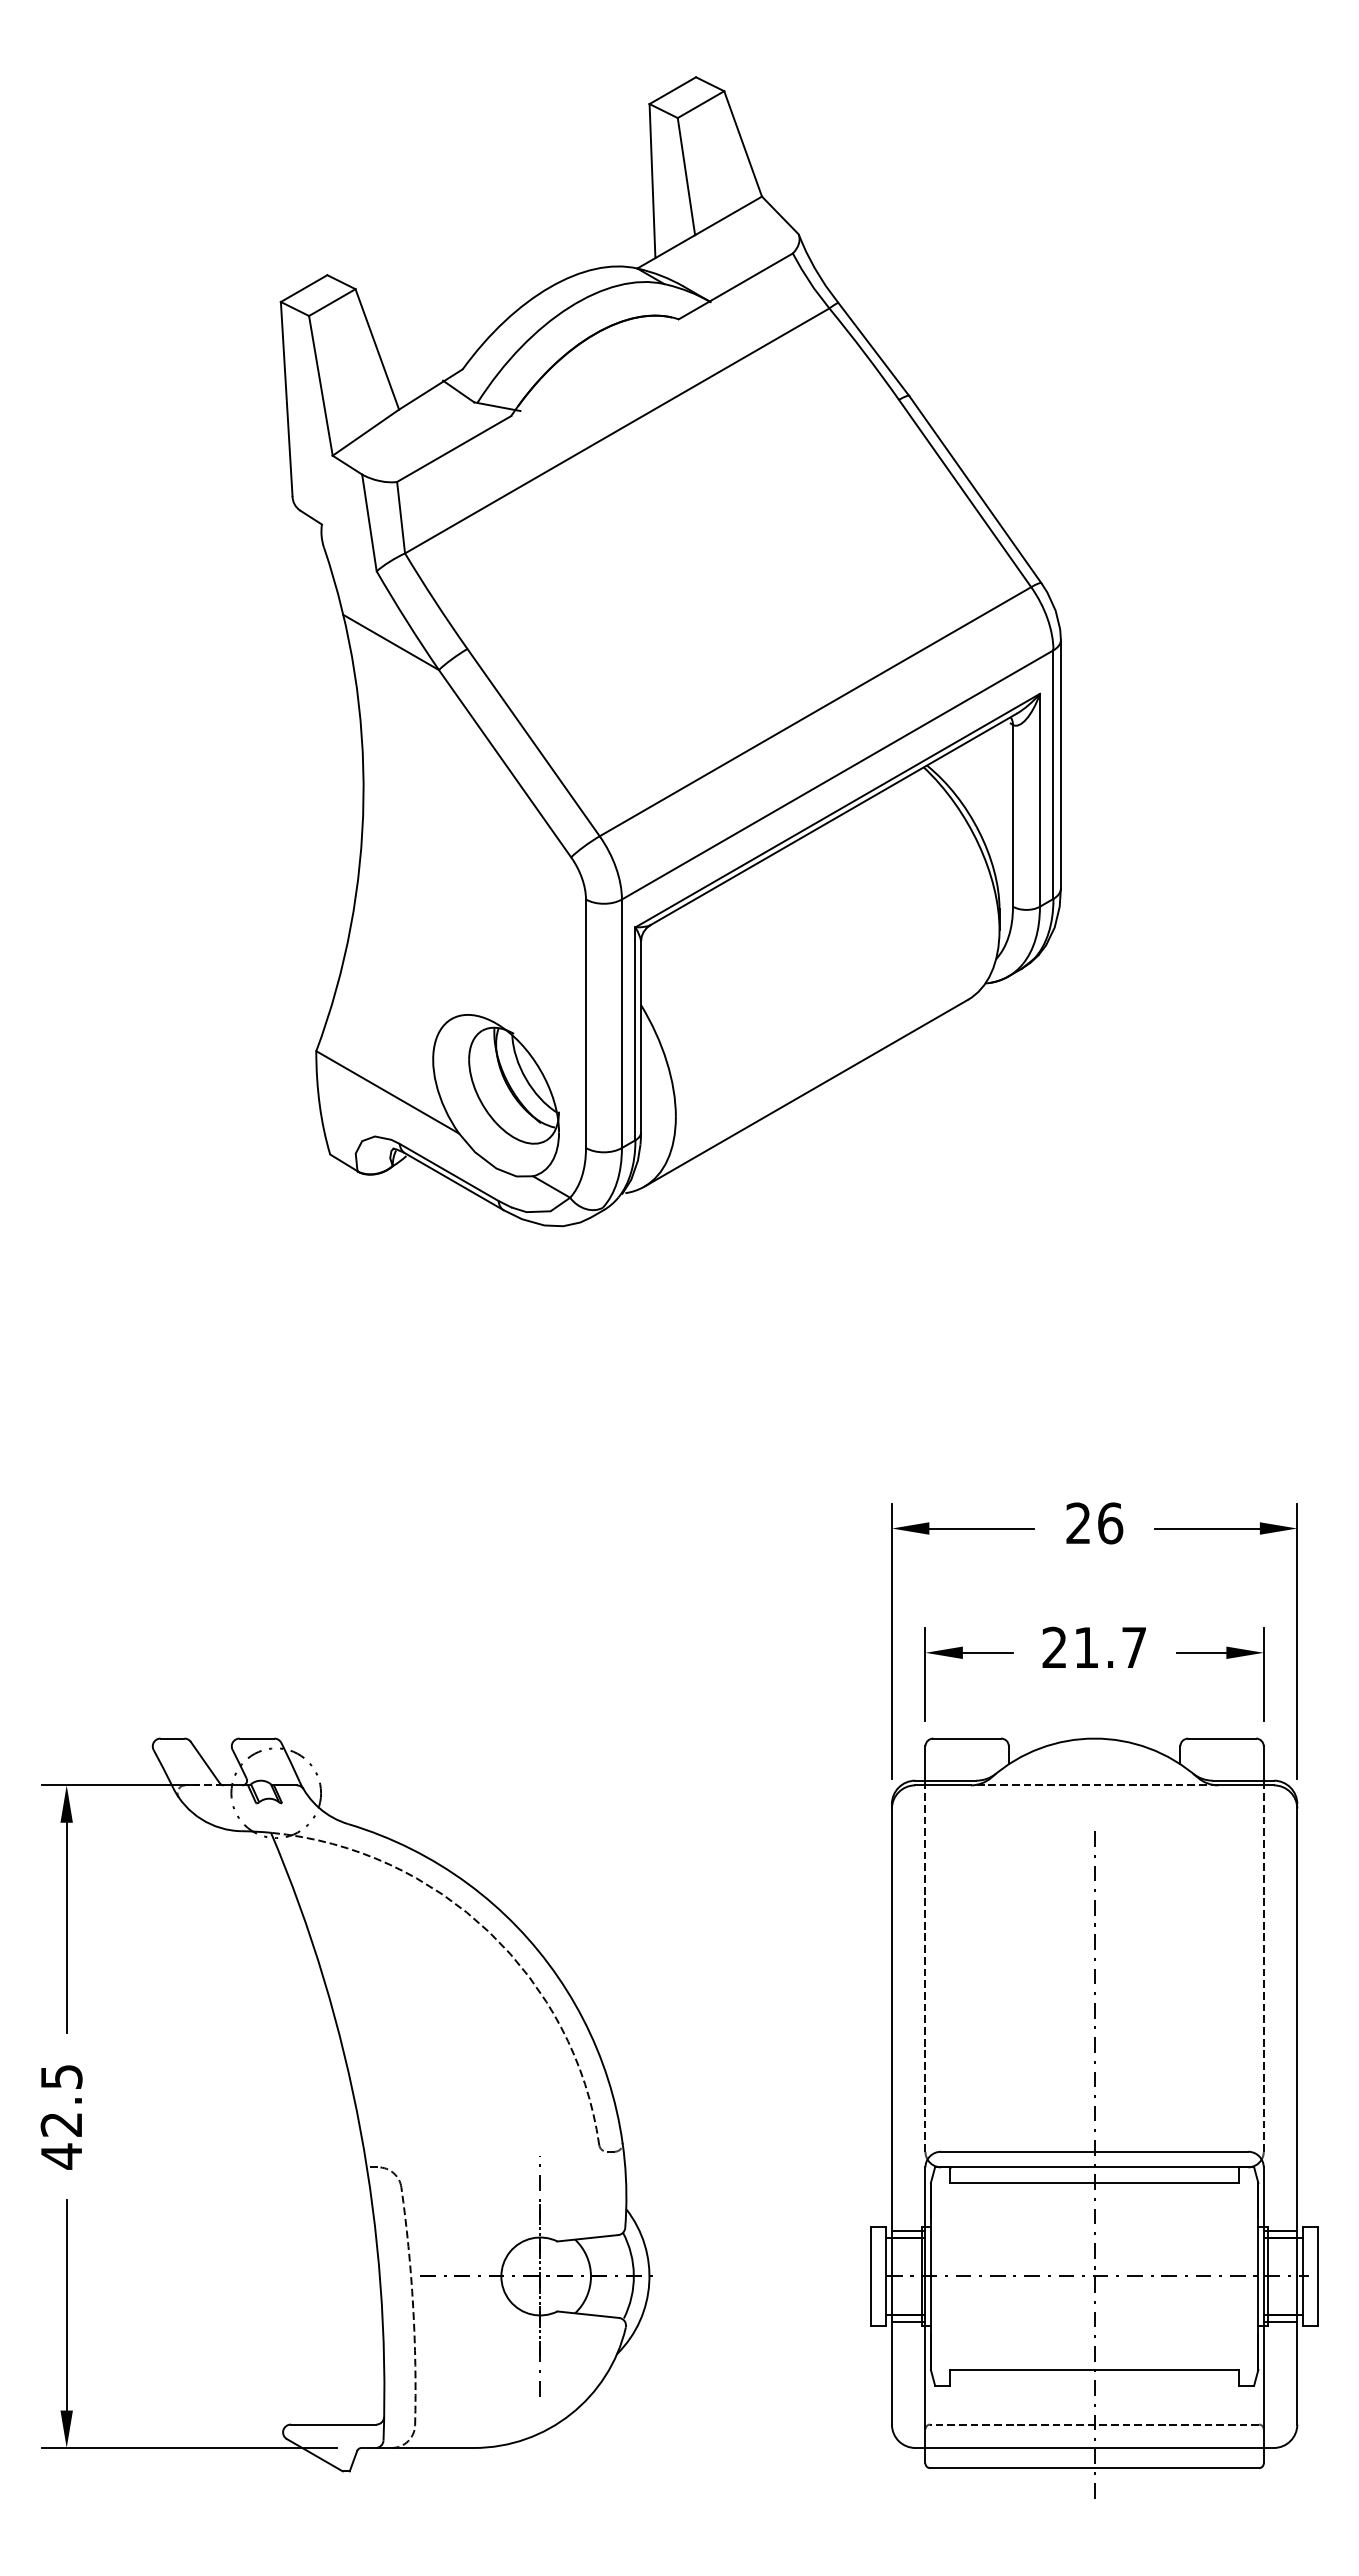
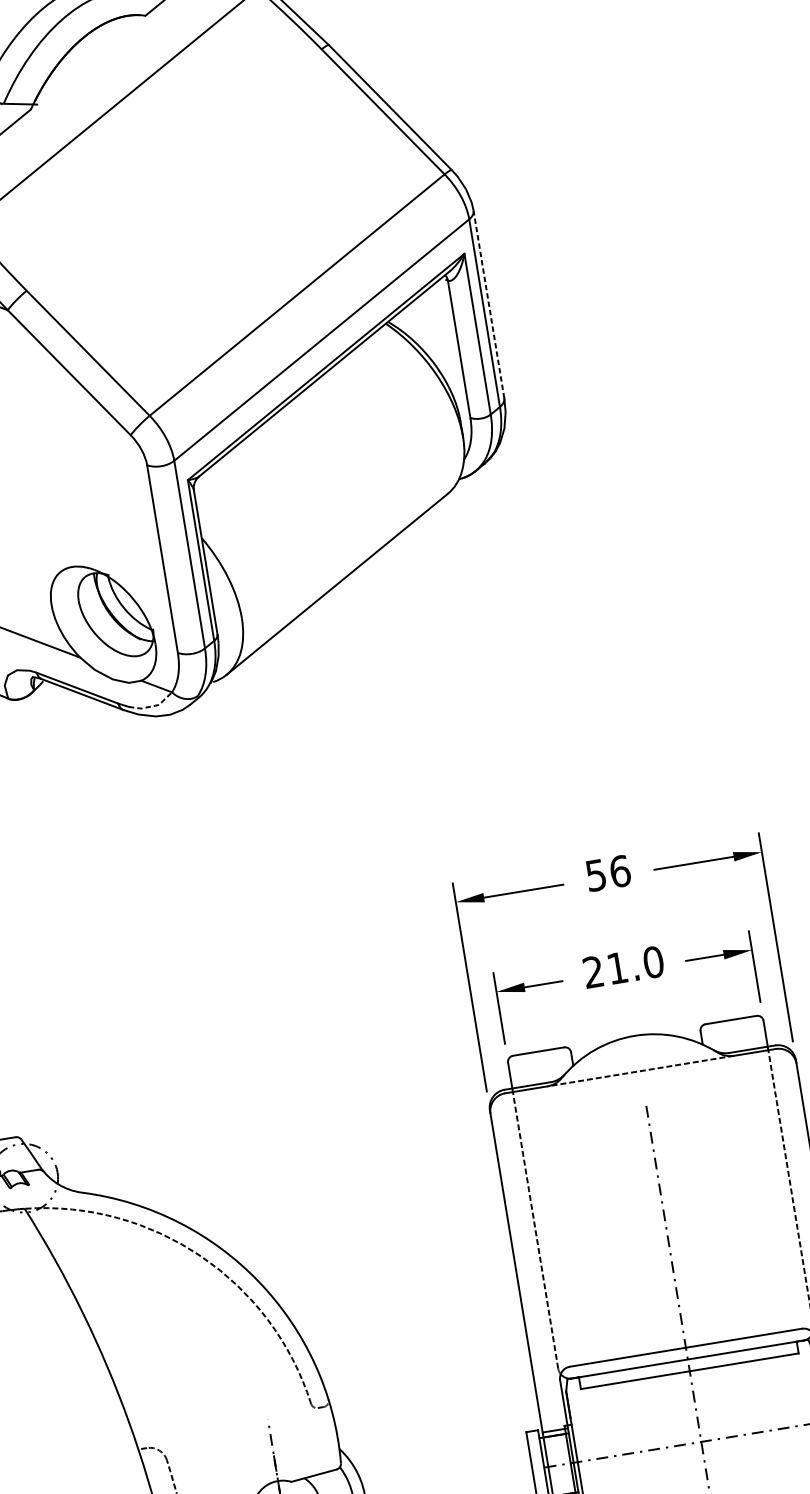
line: (1060, 763) -> (488, 303), solid -> dashed
line: (542, 1211) -> (152, 706), solid -> dashed
text: (1078, 1523) -> (596, 875), 26 -> 56
text: (1133, 1647) -> (652, 962), 21.7 -> 21.0

